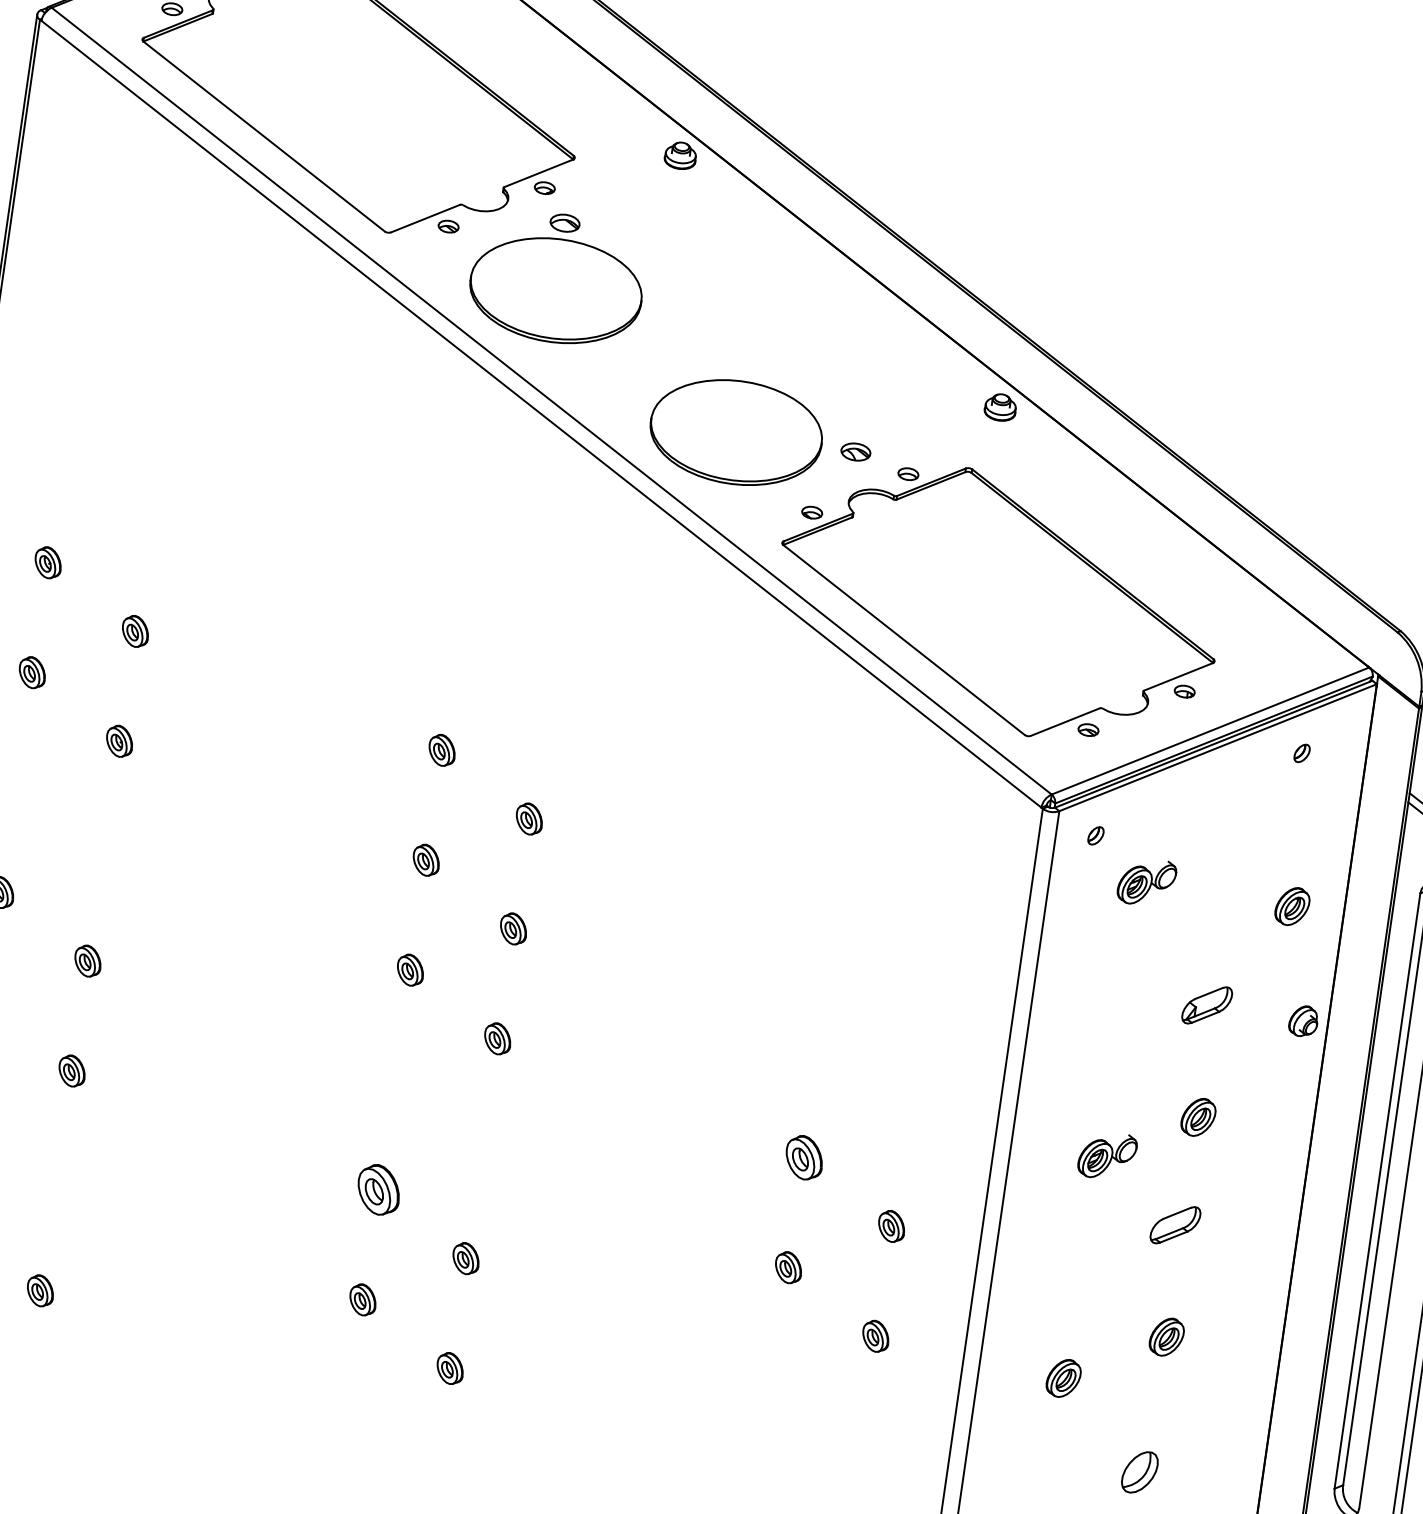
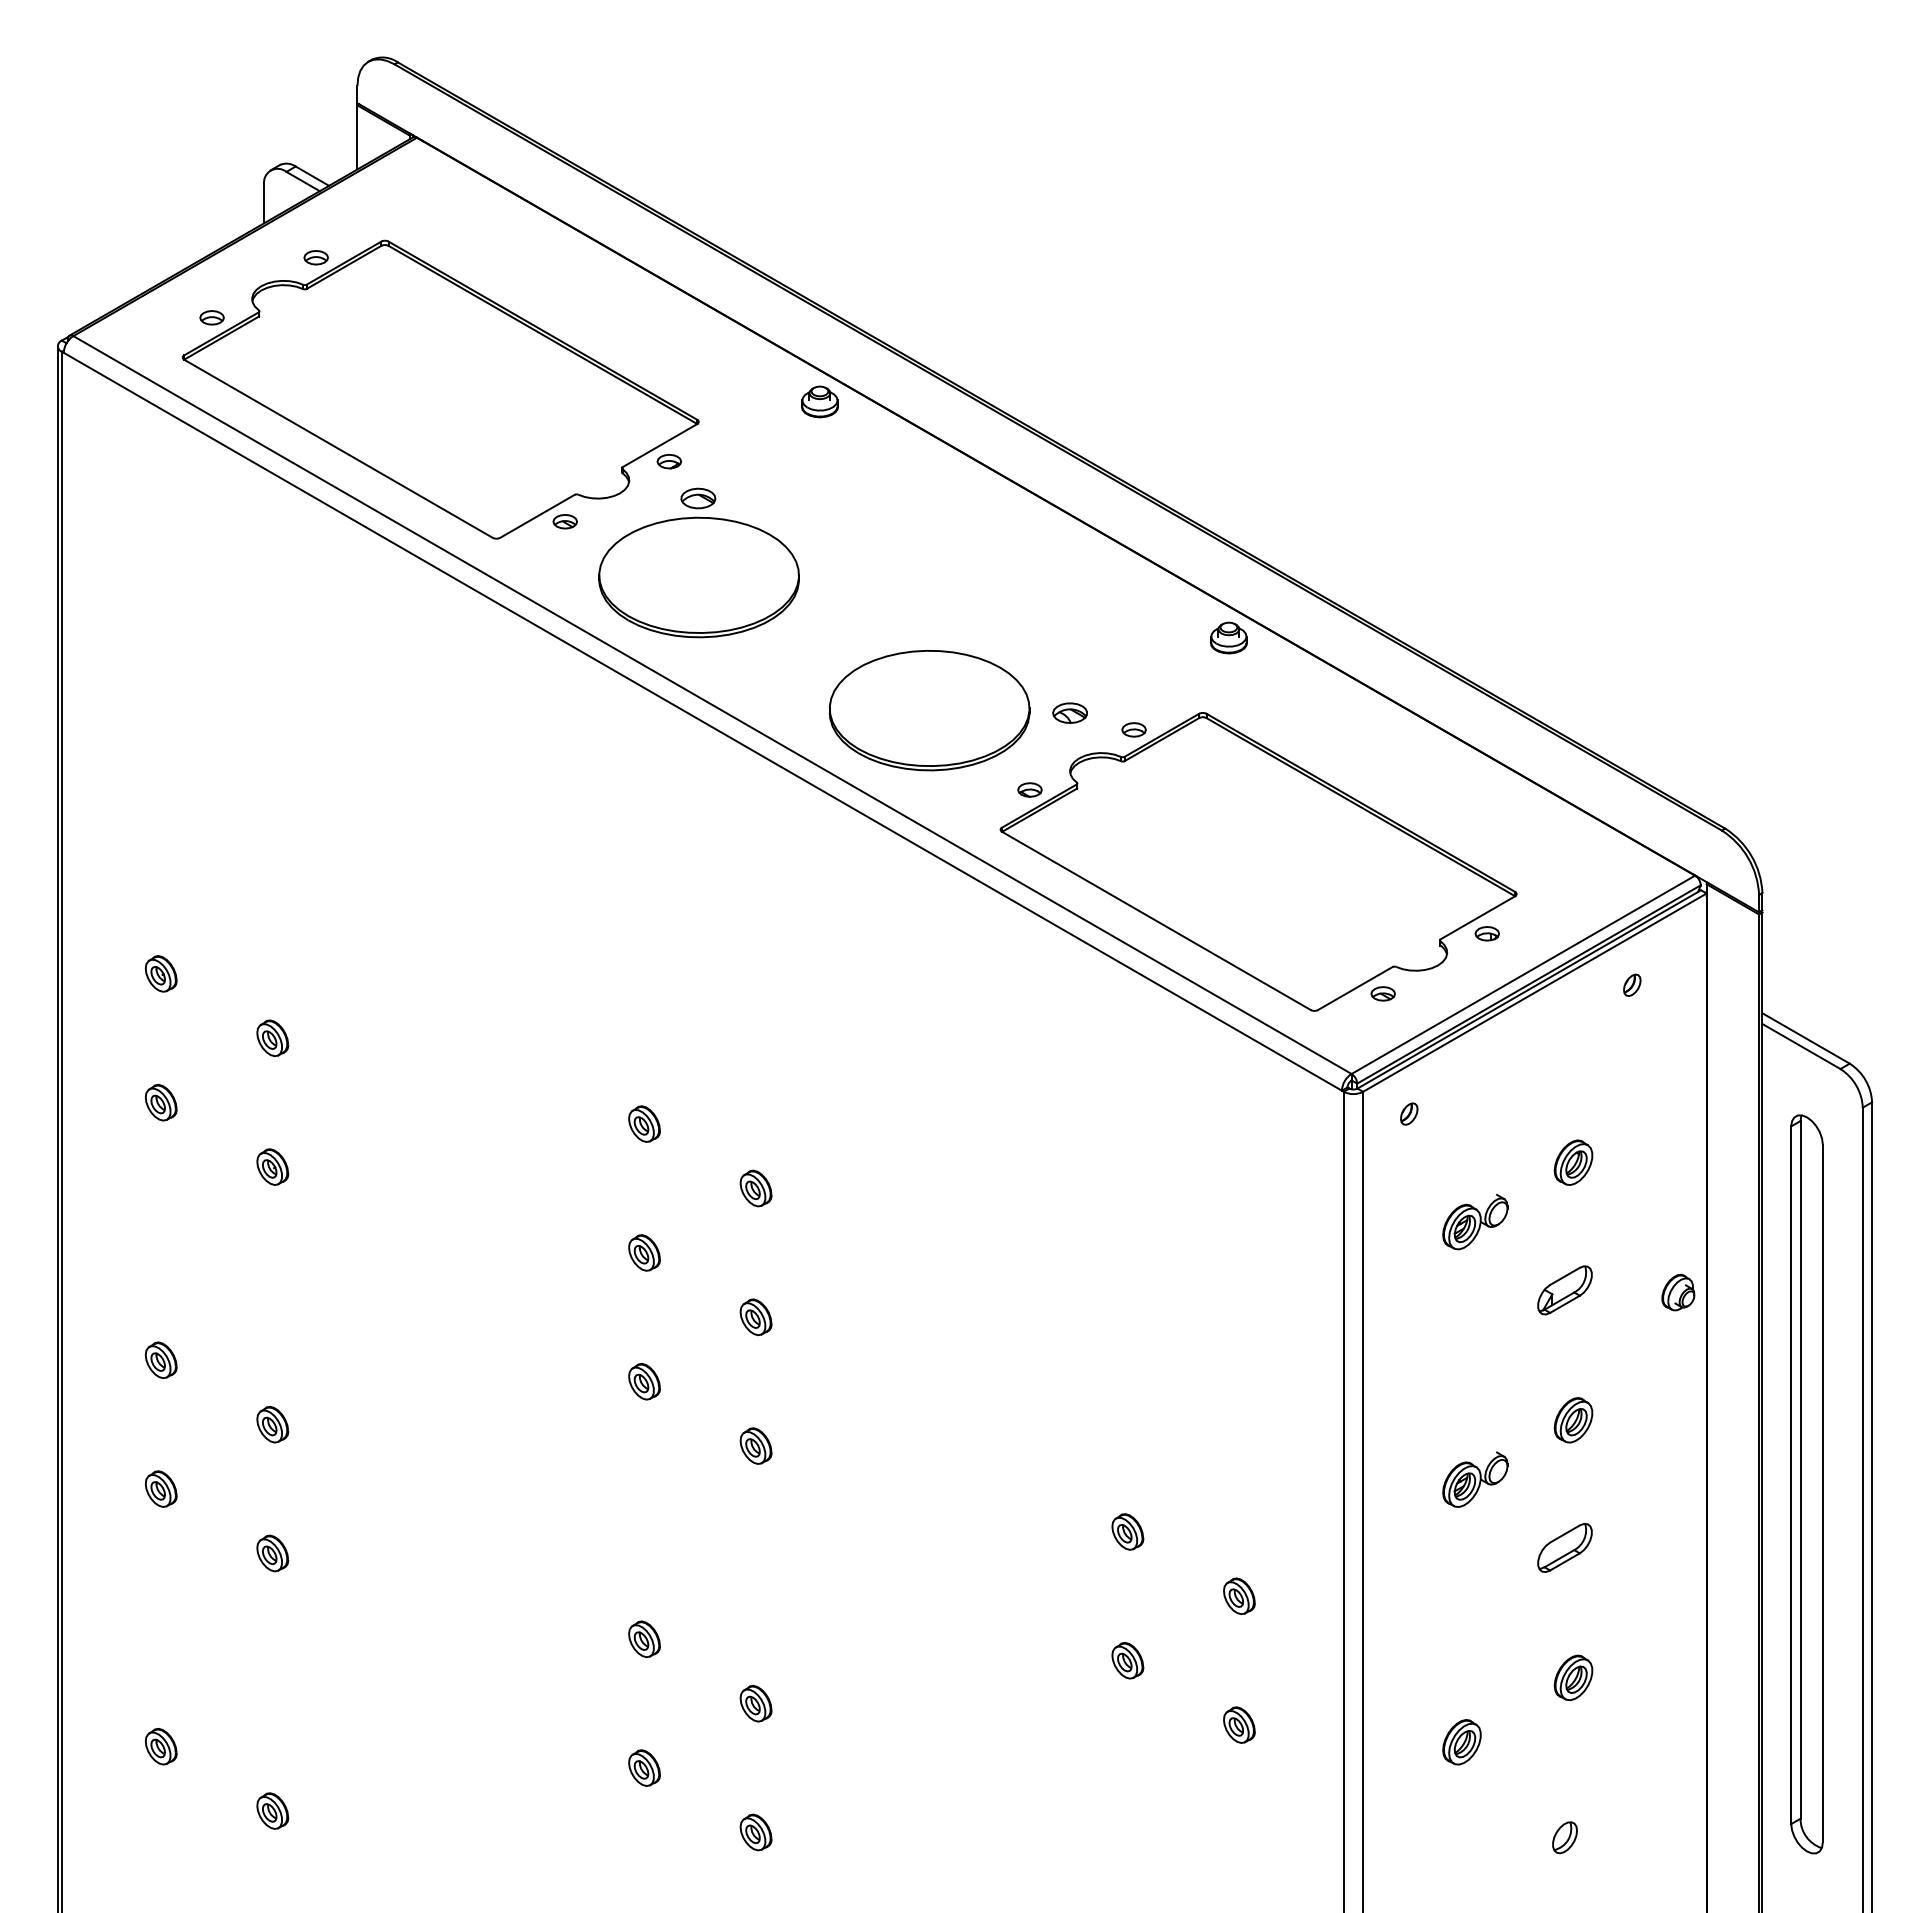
part: (1147, 881) -> (1475, 1221), moved
part: (1292, 906) -> (1573, 1162), moved
part: (804, 1157) -> (1127, 1531), size x0.71
part: (378, 1190) -> (644, 1639), size x0.62
part: (1139, 1472) -> (1564, 1837), size x0.62

